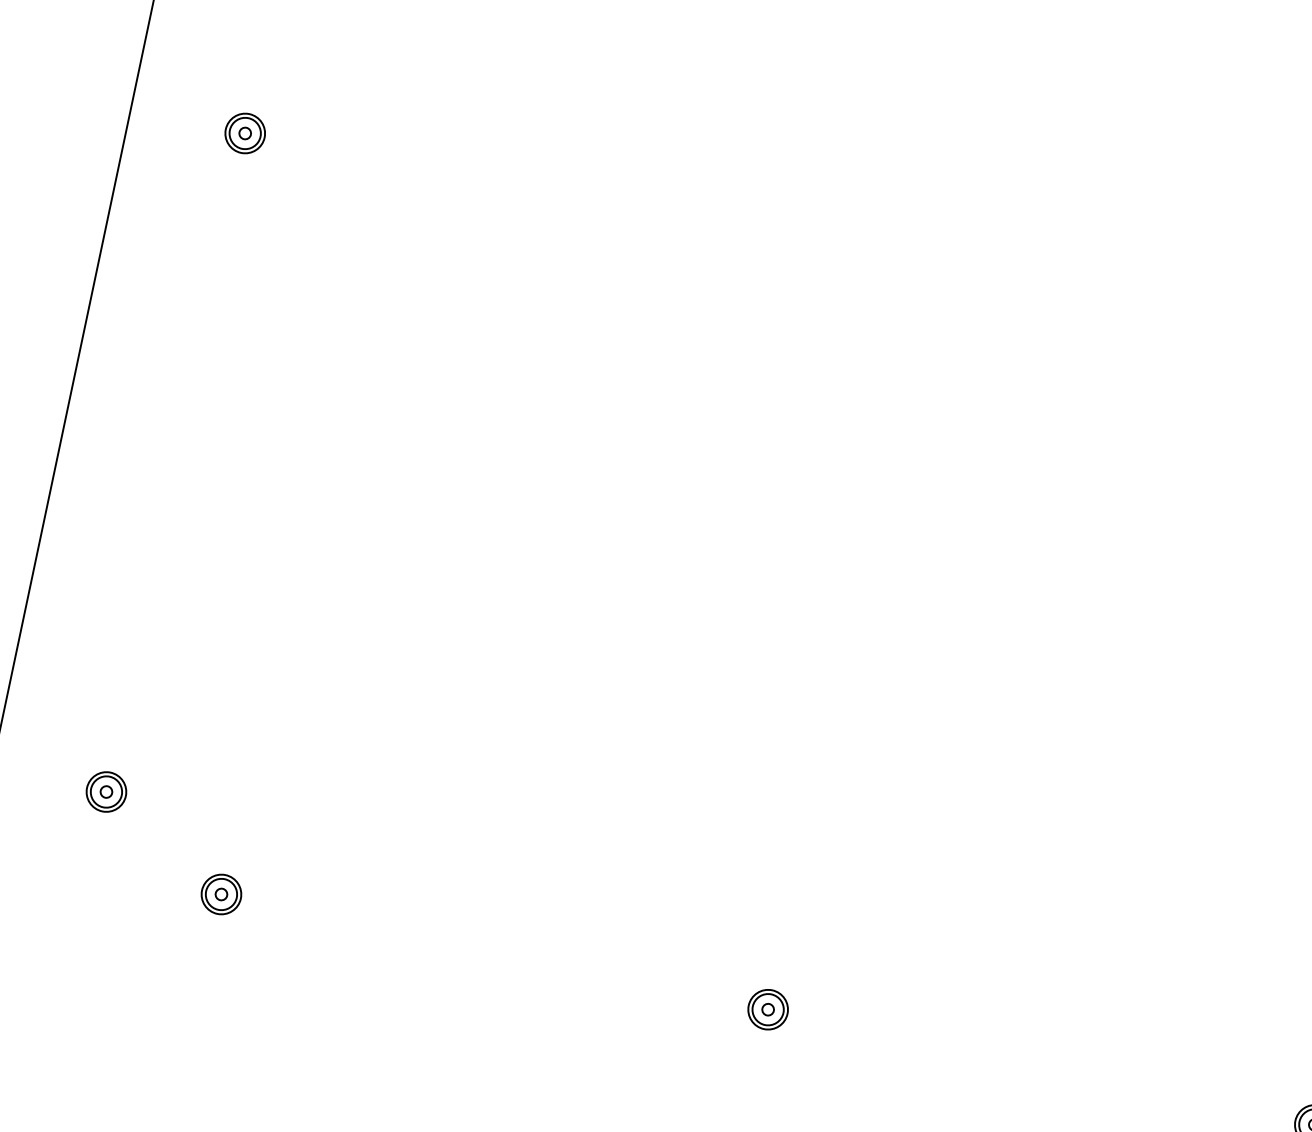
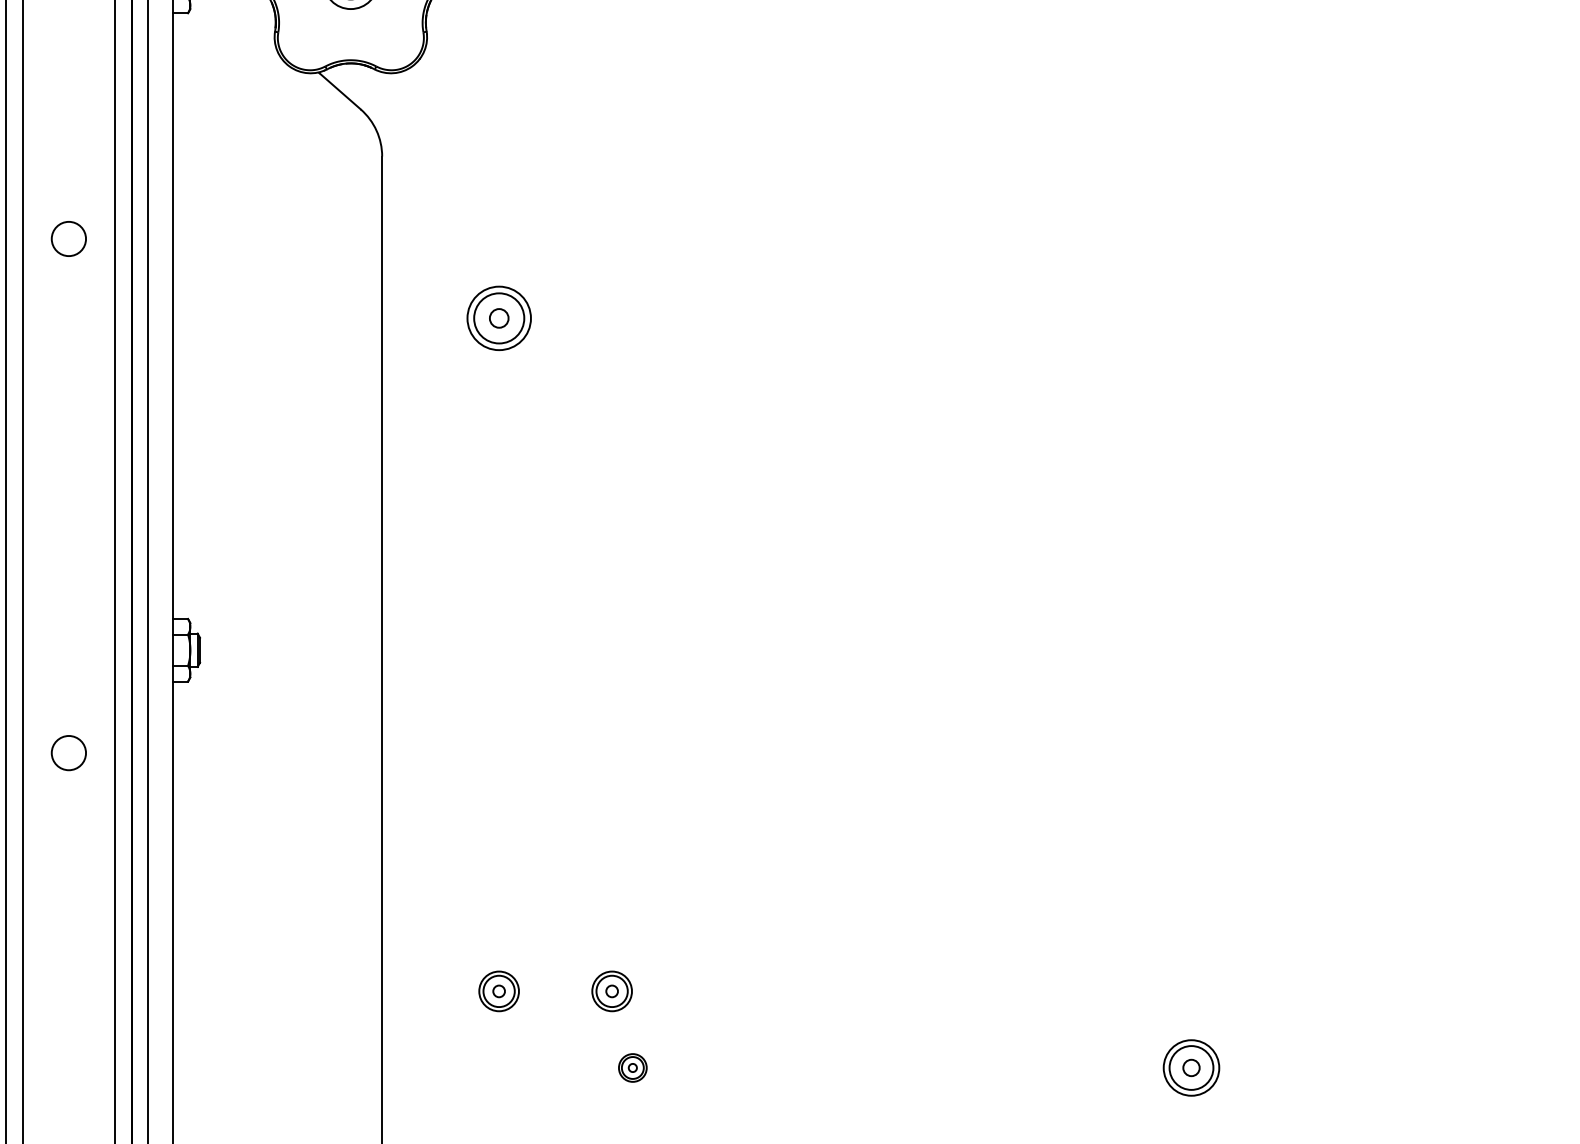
part: (244, 133) -> (498, 318), size x1.6
part: (216, 815) -> (611, 991), added
part: (221, 893) -> (632, 1067), size x0.7
part: (768, 1009) -> (1191, 1067), size x1.4

